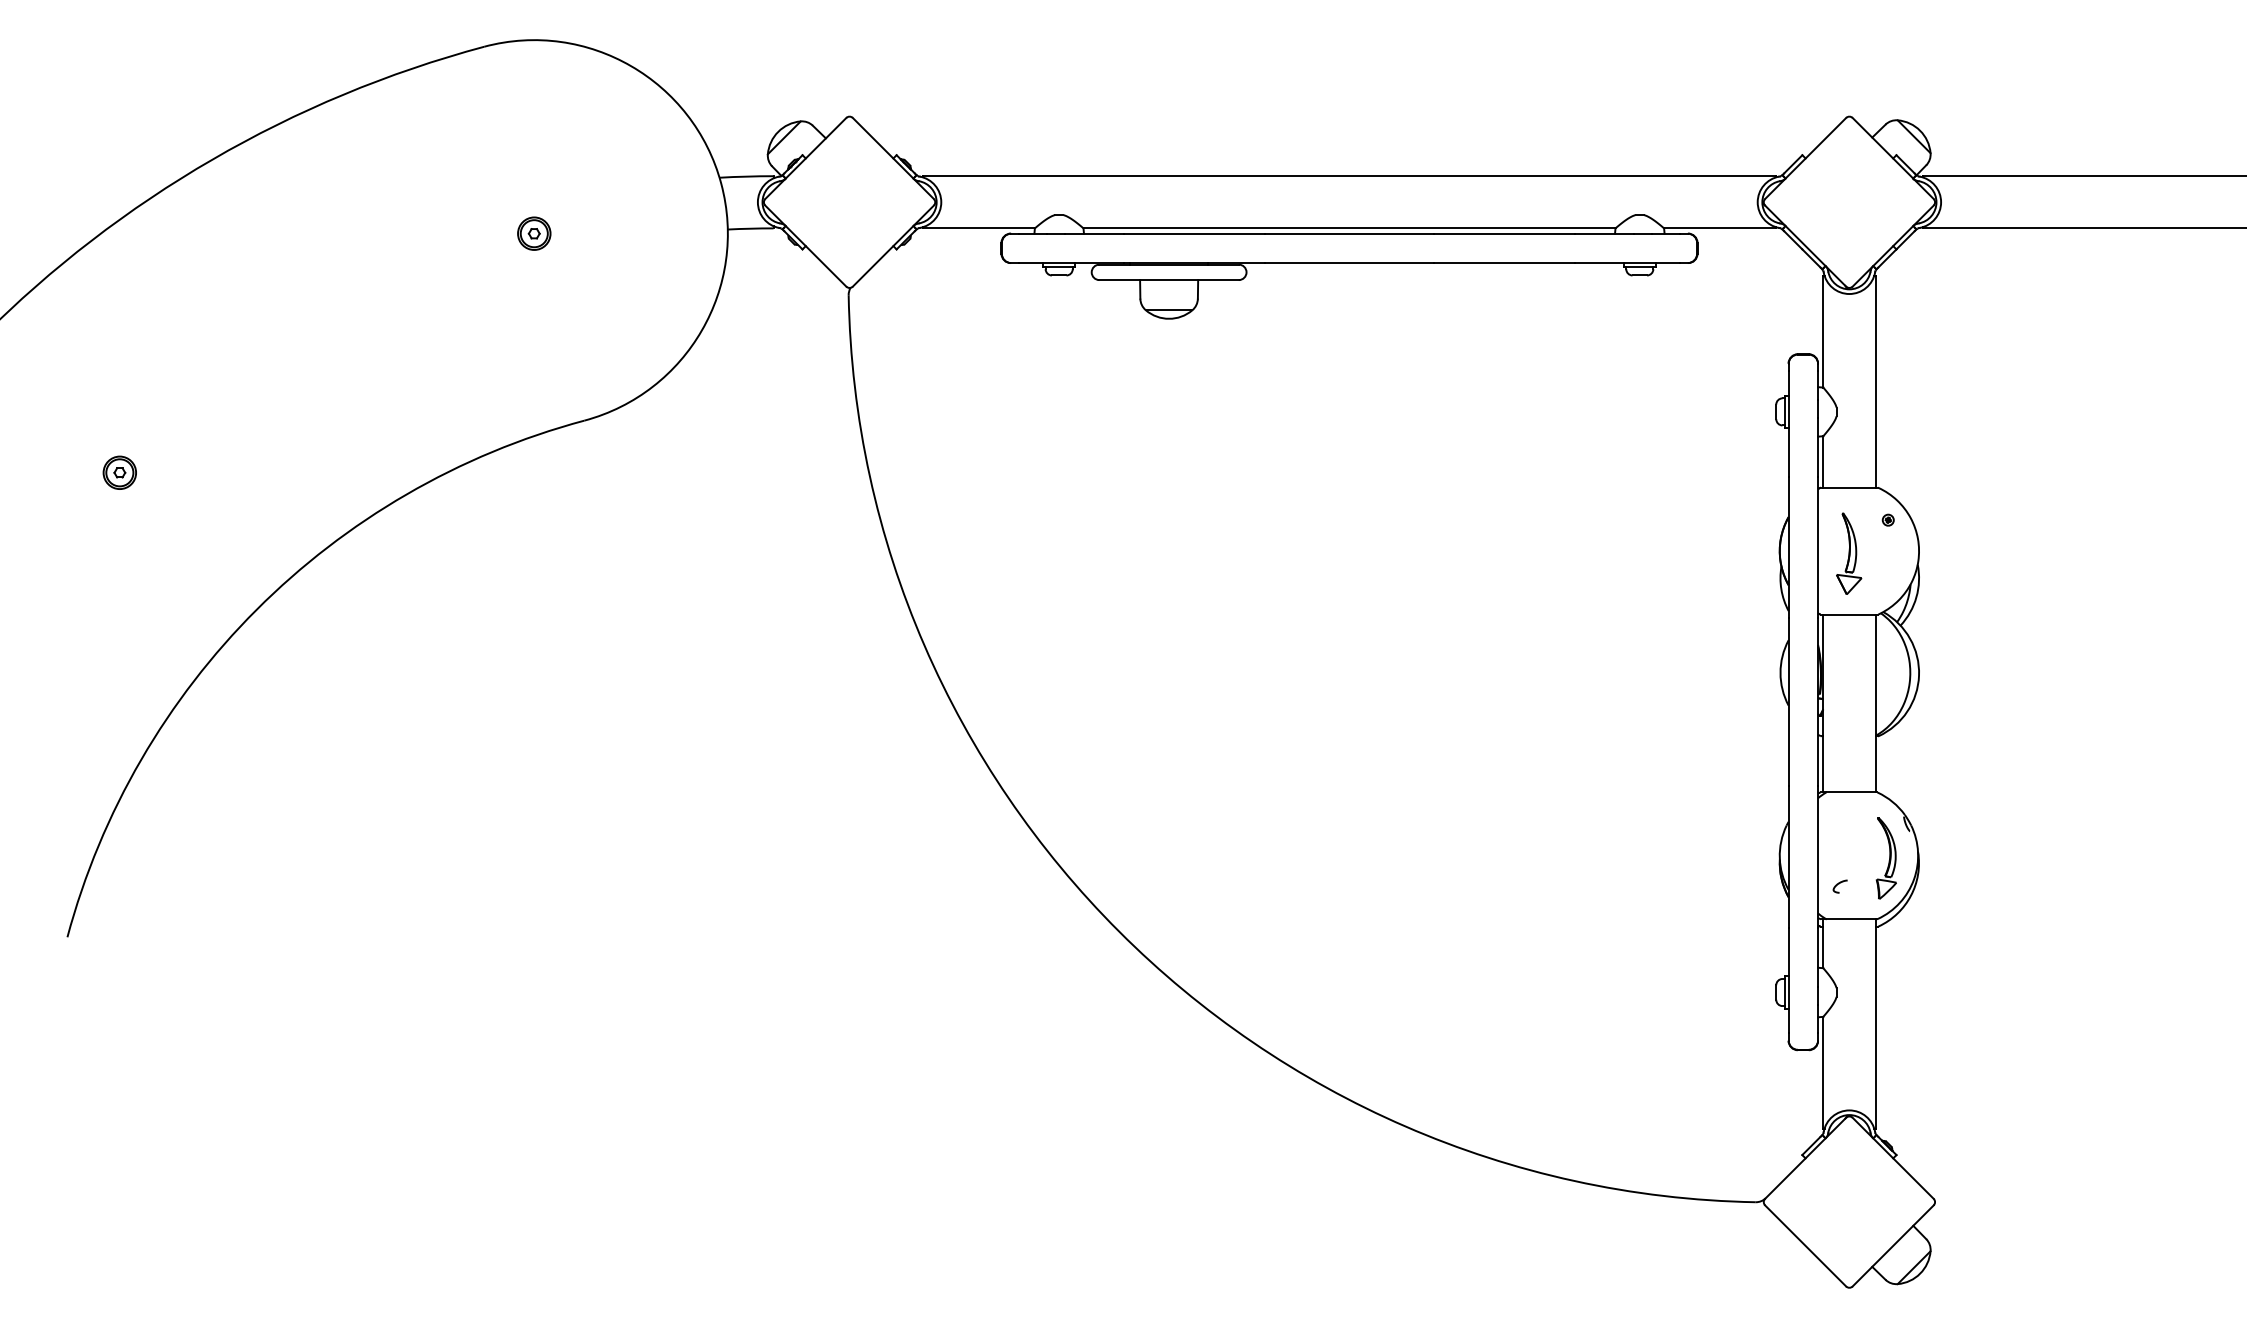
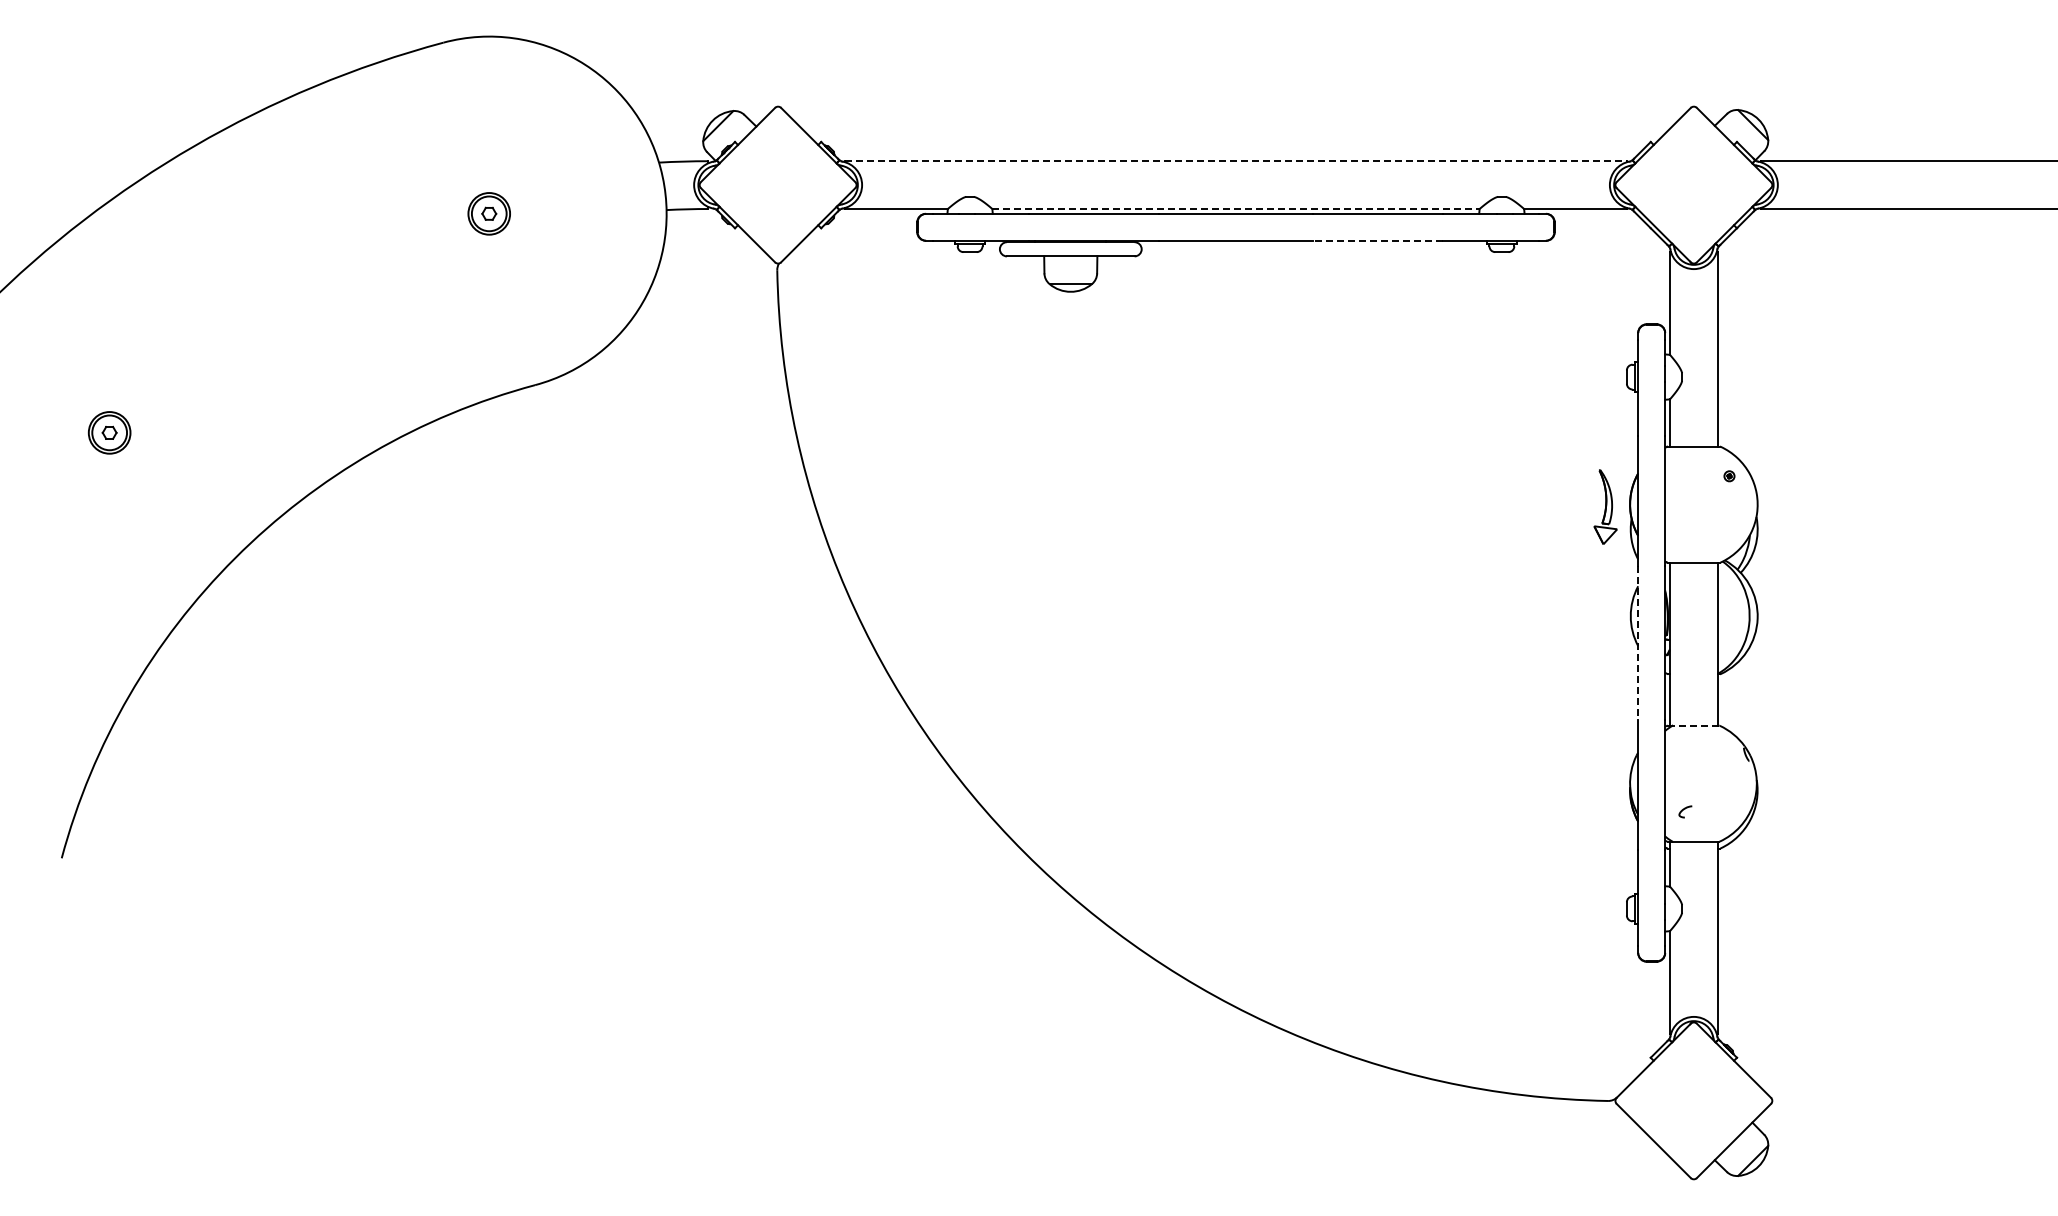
line: (1350, 176) -> (1236, 161), solid -> dashed
line: (1350, 228) -> (1236, 209), solid -> dashed
part: (534, 233) -> (489, 213), size x1.4
line: (1503, 262) -> (1377, 240), solid -> dashed
part: (119, 472) -> (109, 432), size x1.4
part: (1849, 553) -> (1605, 506), moved
line: (1788, 702) -> (1638, 643), solid -> dashed
line: (1851, 792) -> (1695, 725), solid -> dashed
part: (1886, 857) -> (1727, 785), removed

